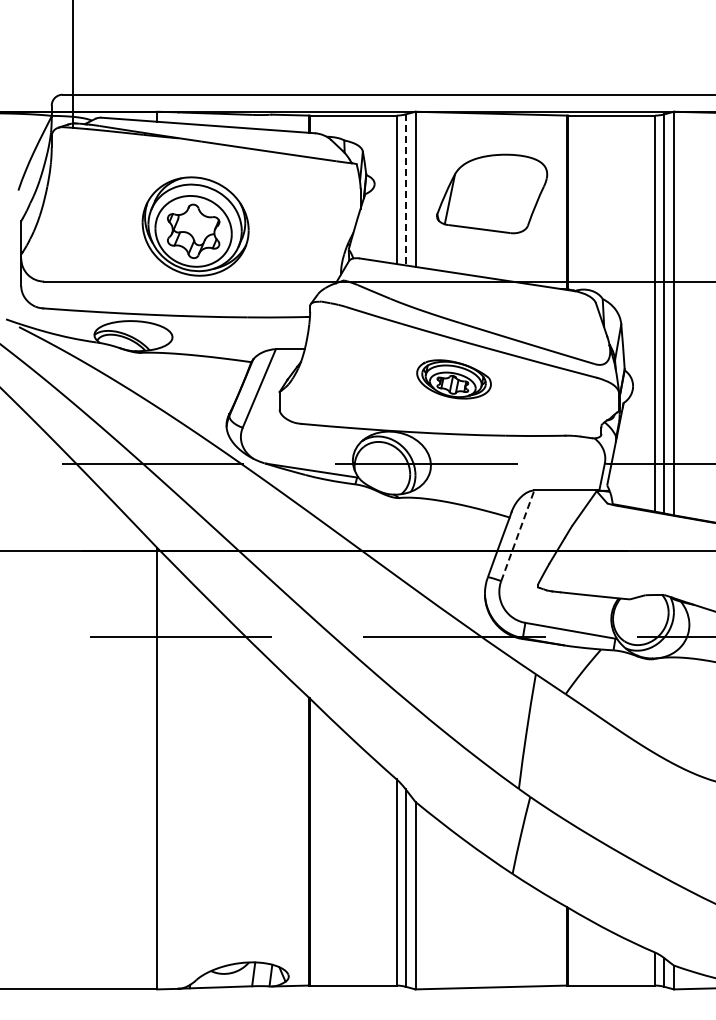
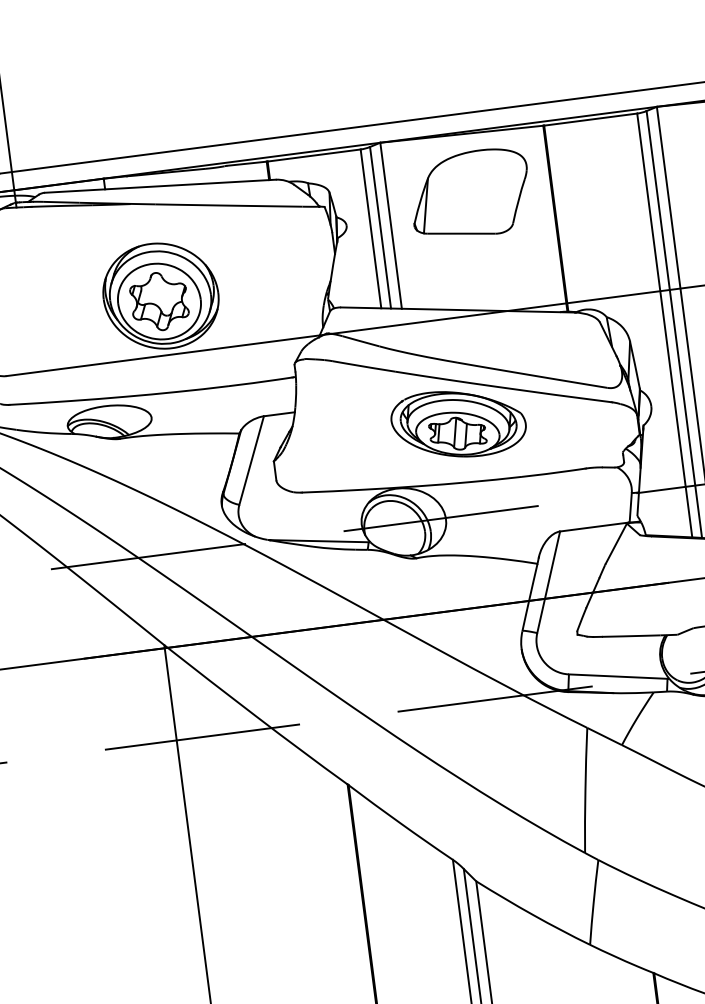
line: (405, 190) -> (380, 228), dashed -> solid
part: (492, 193) -> (470, 193), moved
part: (453, 379) -> (458, 423), size x1.67
line: (517, 535) -> (548, 582), dashed -> solid

